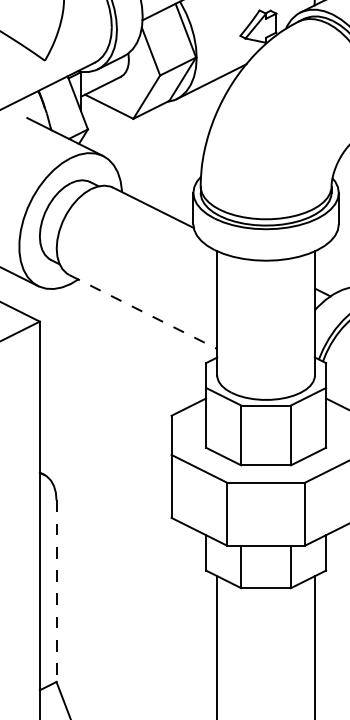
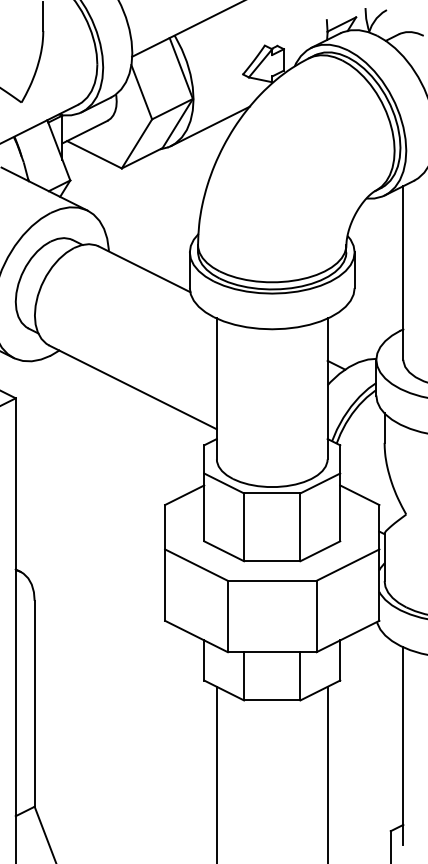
line: (143, 312) -> (133, 387), dashed -> solid
line: (56, 590) -> (34, 703), dashed -> solid

